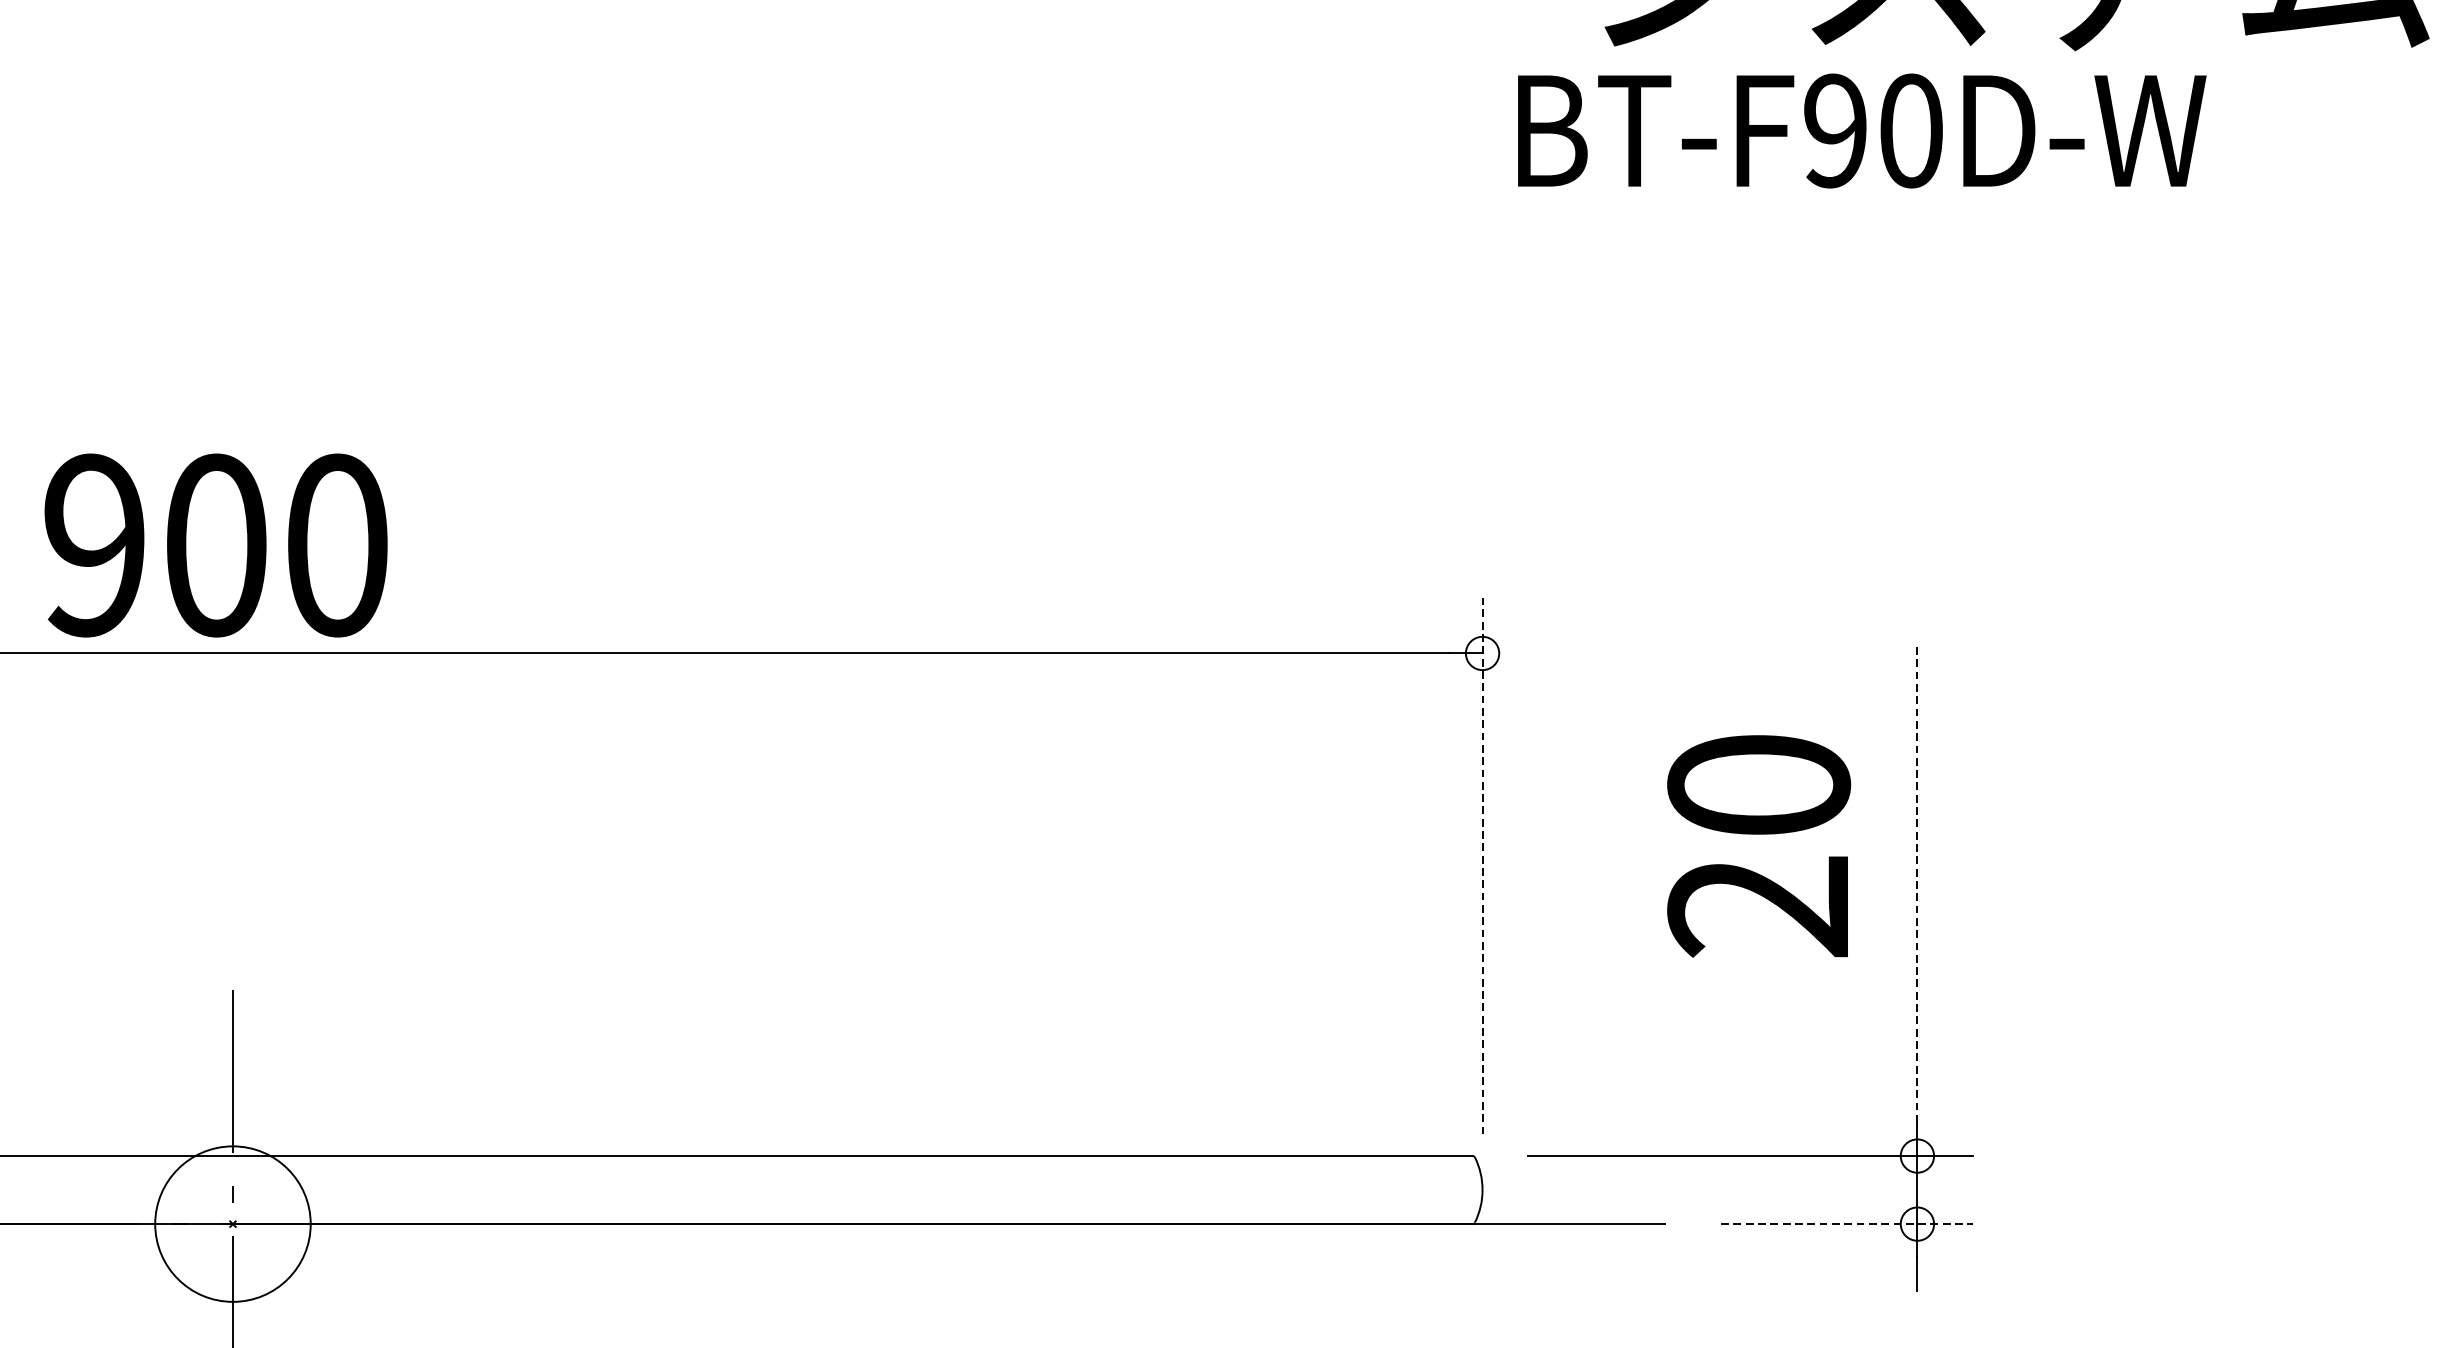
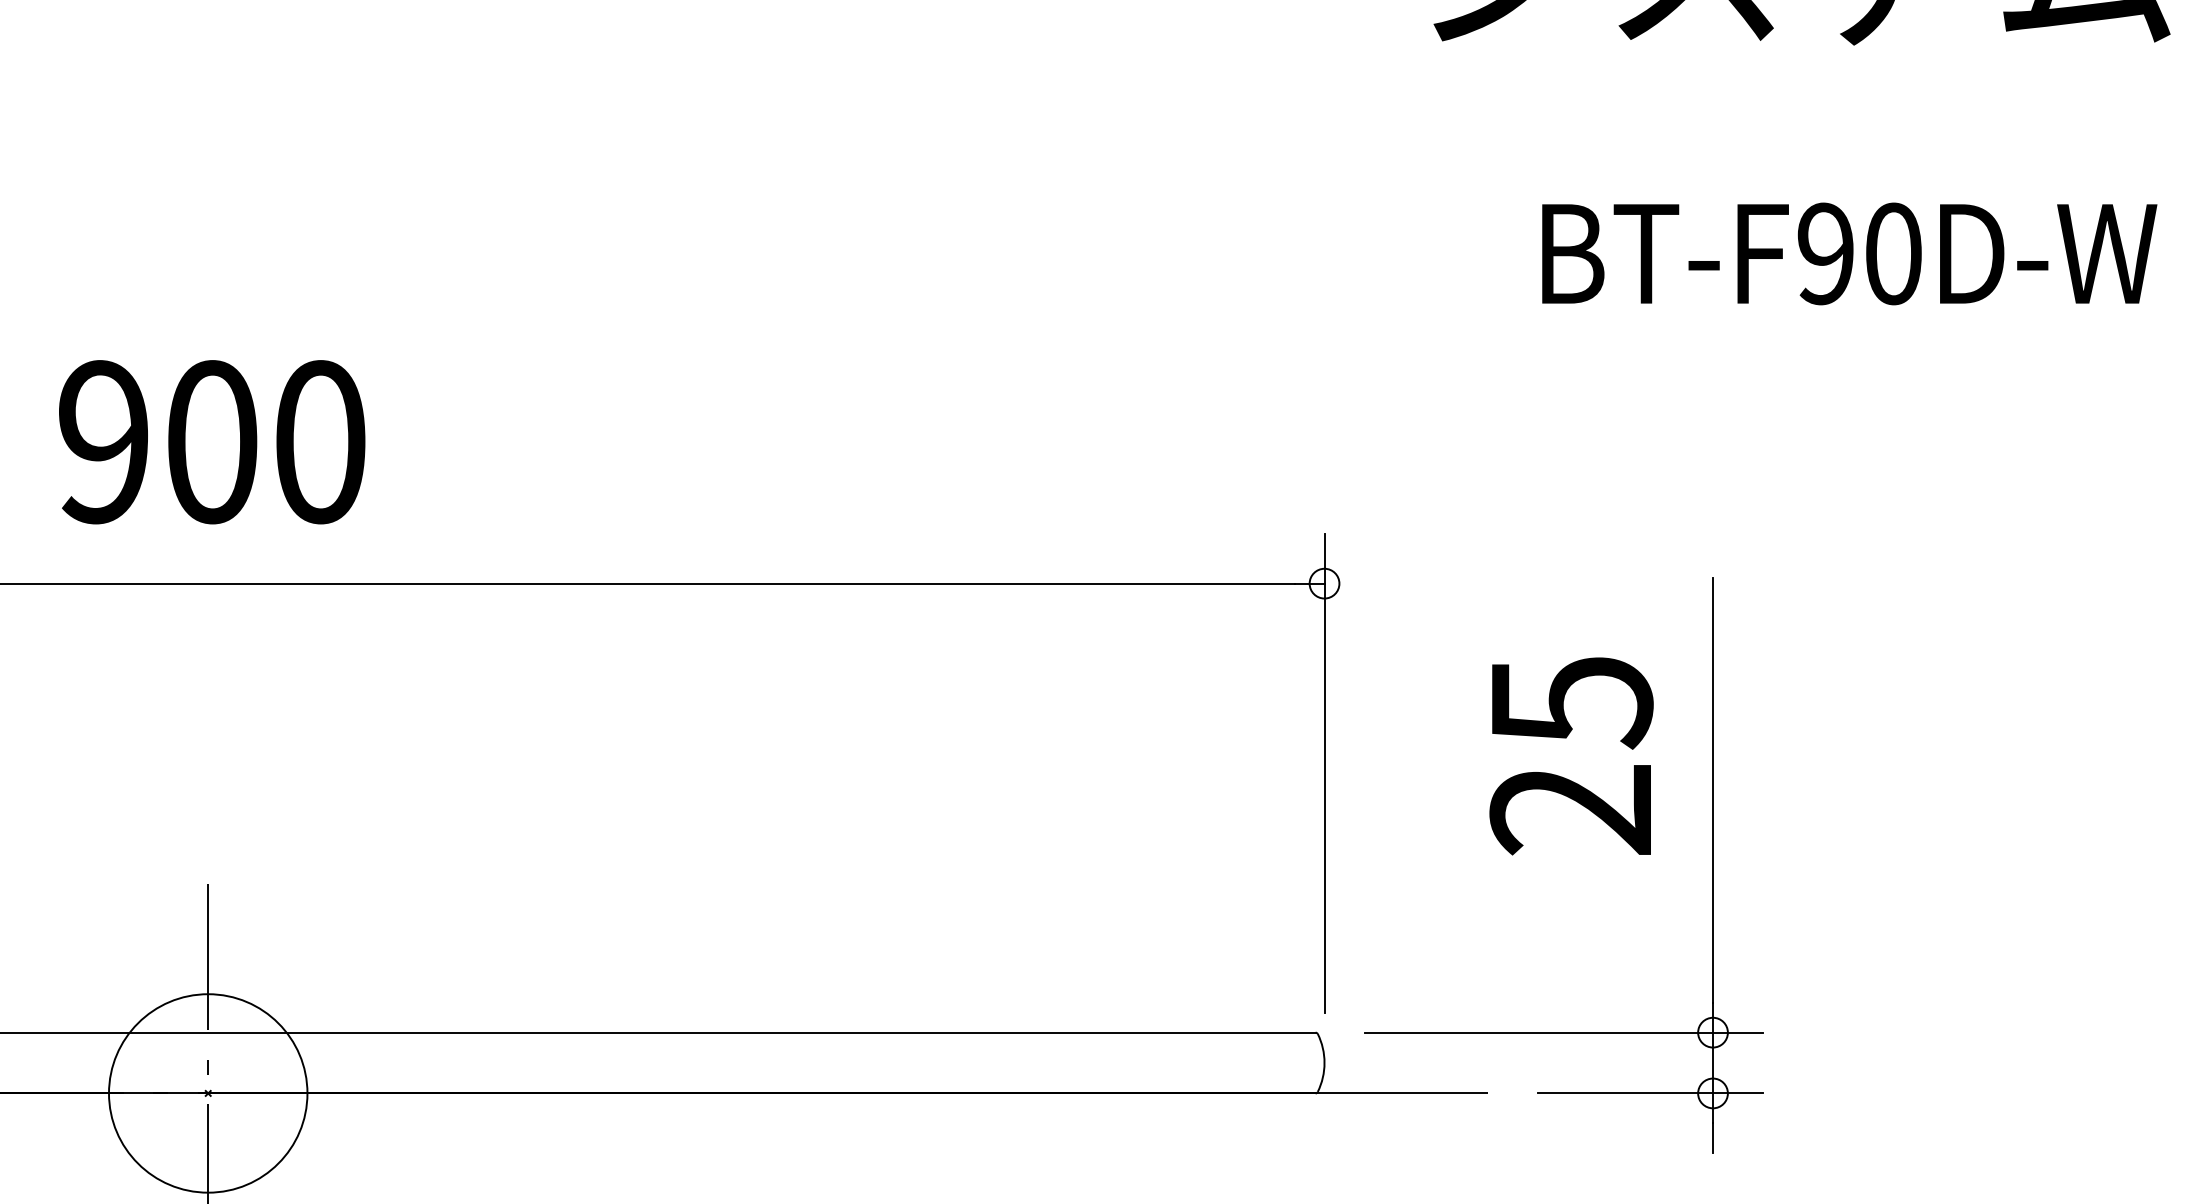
text: (1861, 130) -> (1849, 253), moved
text: (216, 545) -> (212, 442), moved
text: (1759, 786) -> (1571, 702), 20 -> 25
line: (1482, 865) -> (1324, 773), dashed -> solid
line: (1917, 885) -> (1713, 790), dashed -> solid
circle: (233, 1224) -> (208, 1093), size x1.43
line: (1847, 1224) -> (1650, 1093), dashed -> solid

